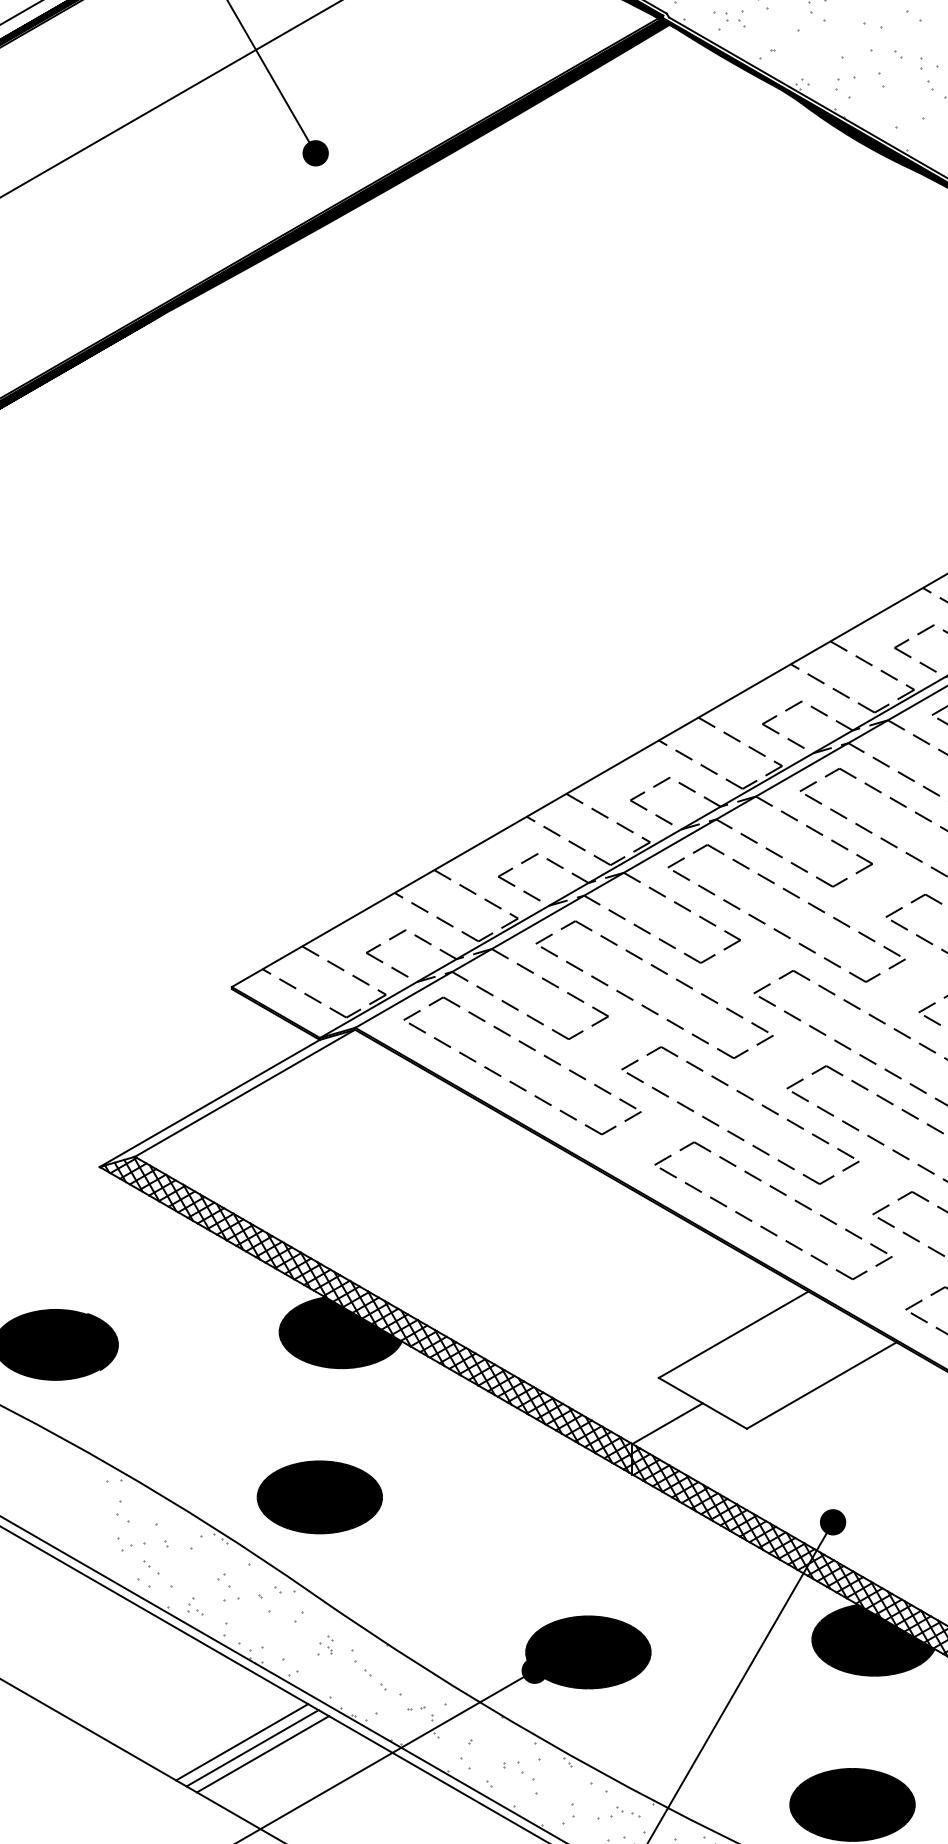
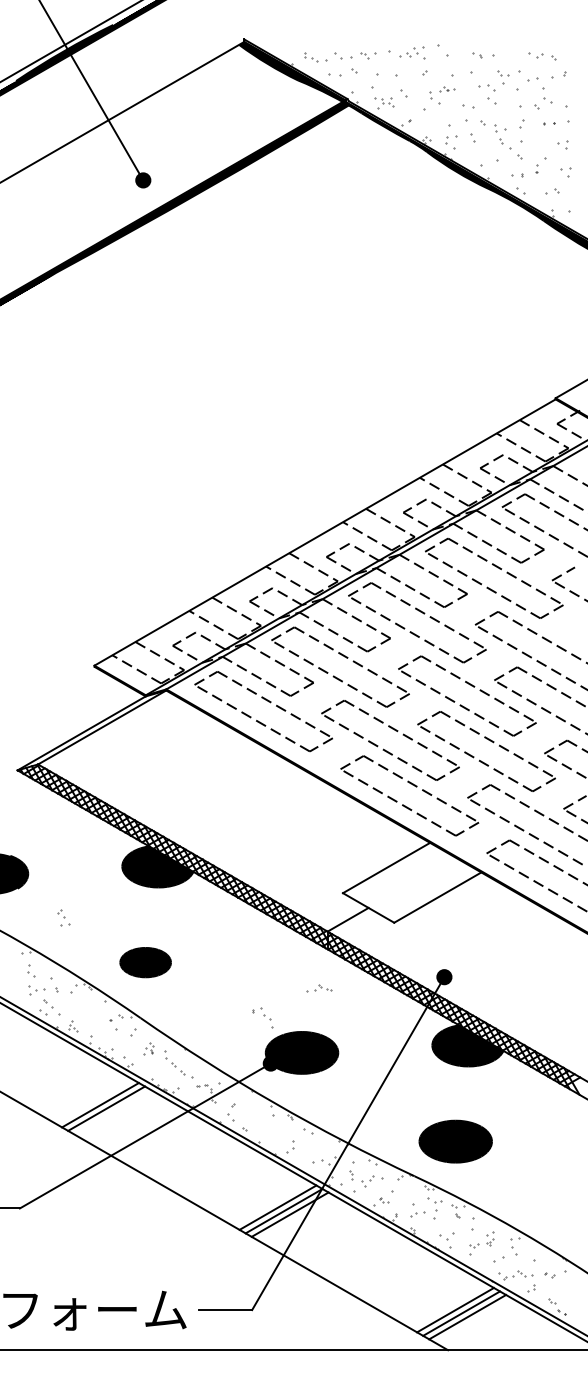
part: (319, 1497) -> (145, 962), size x0.7
part: (228, 1586) -> (63, 917), moved
line: (262, 1754) -> (112, 1112), removed
part: (520, 1777) -> (262, 1017), moved
part: (618, 1813) -> (319, 988), moved

